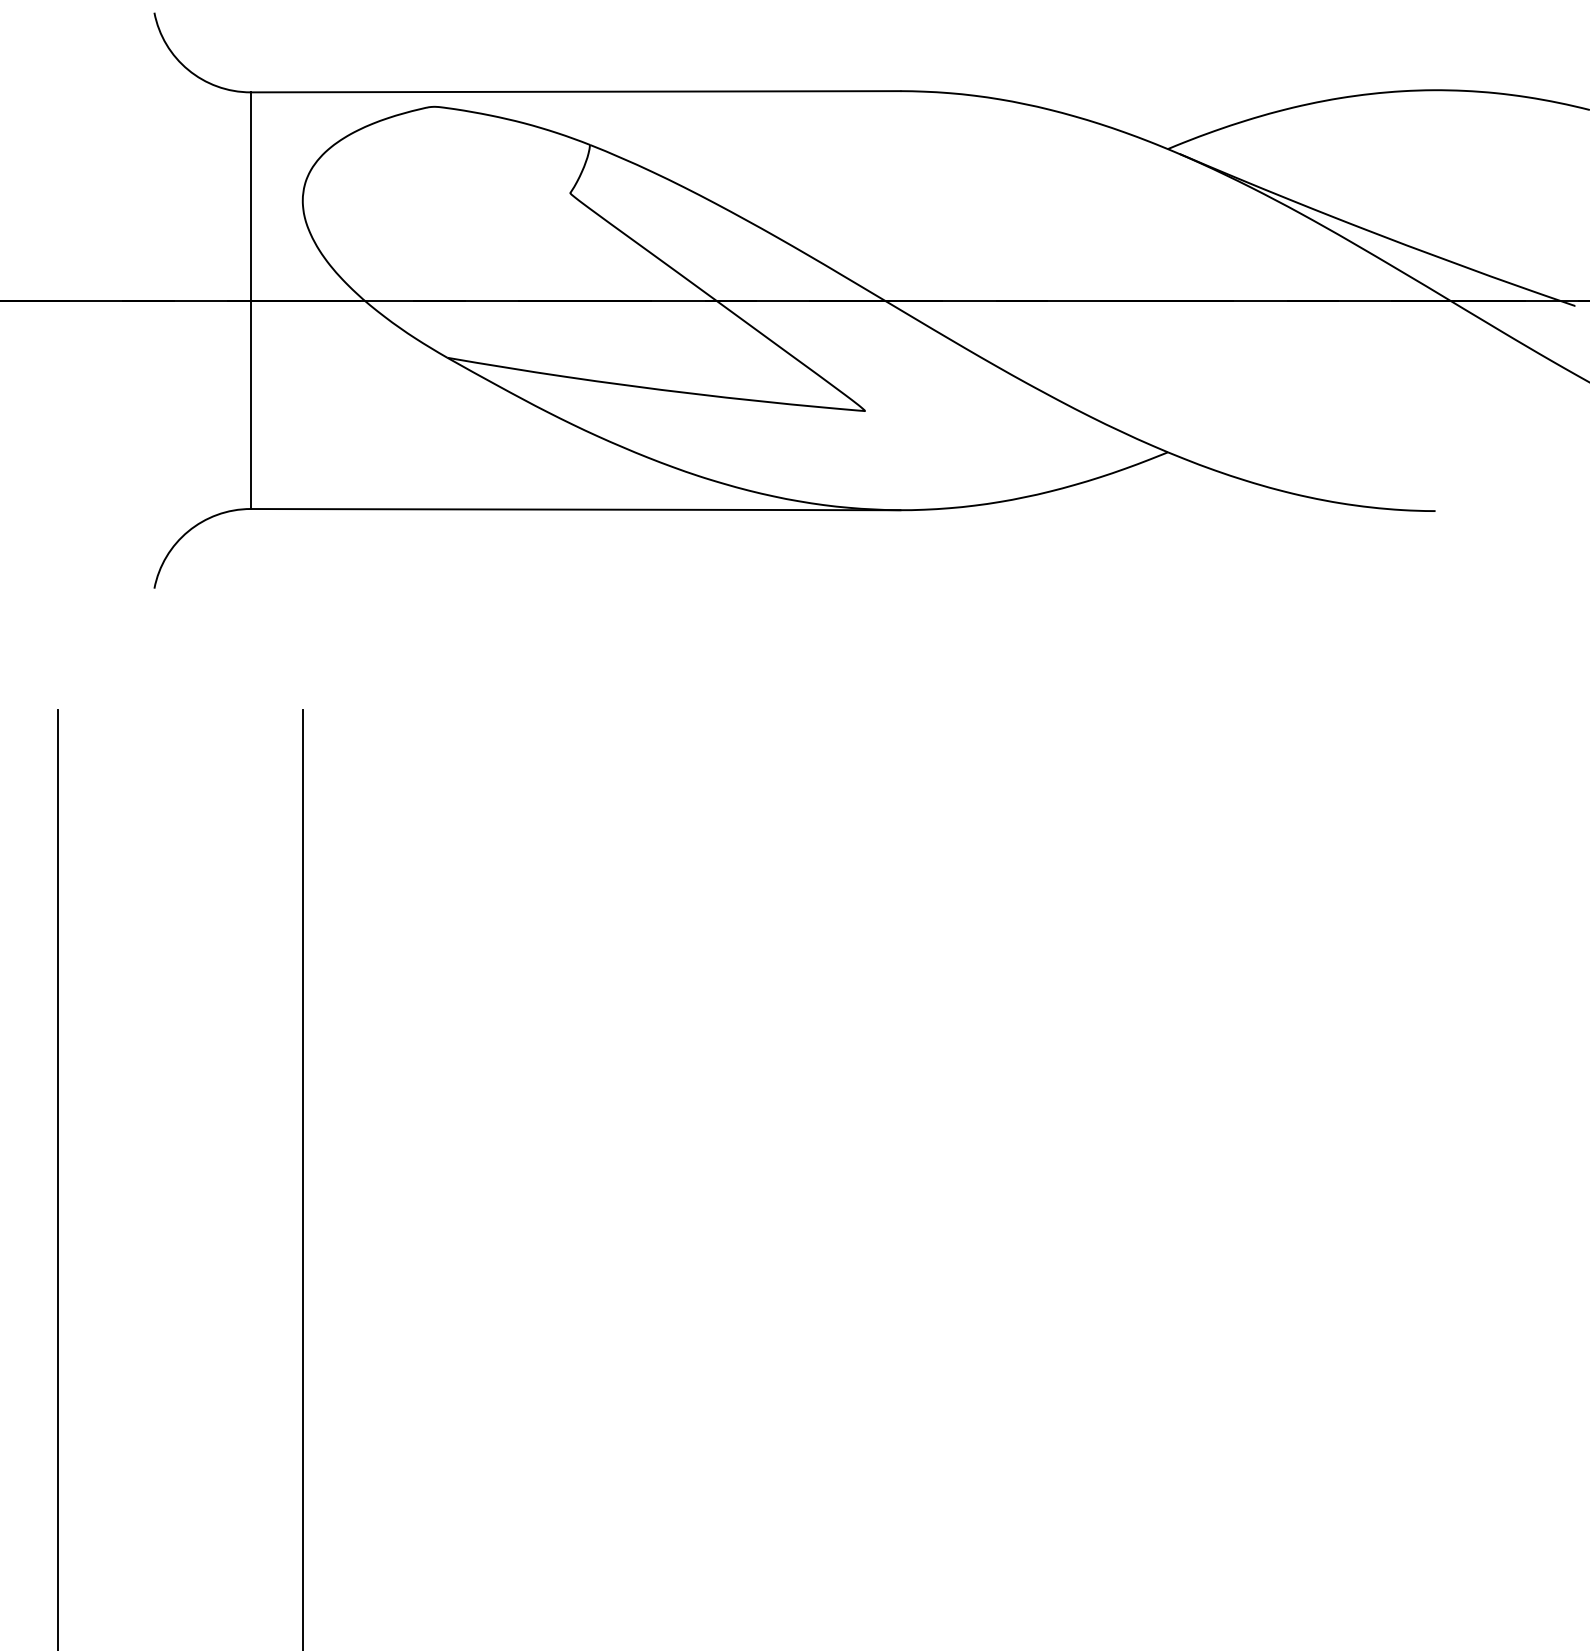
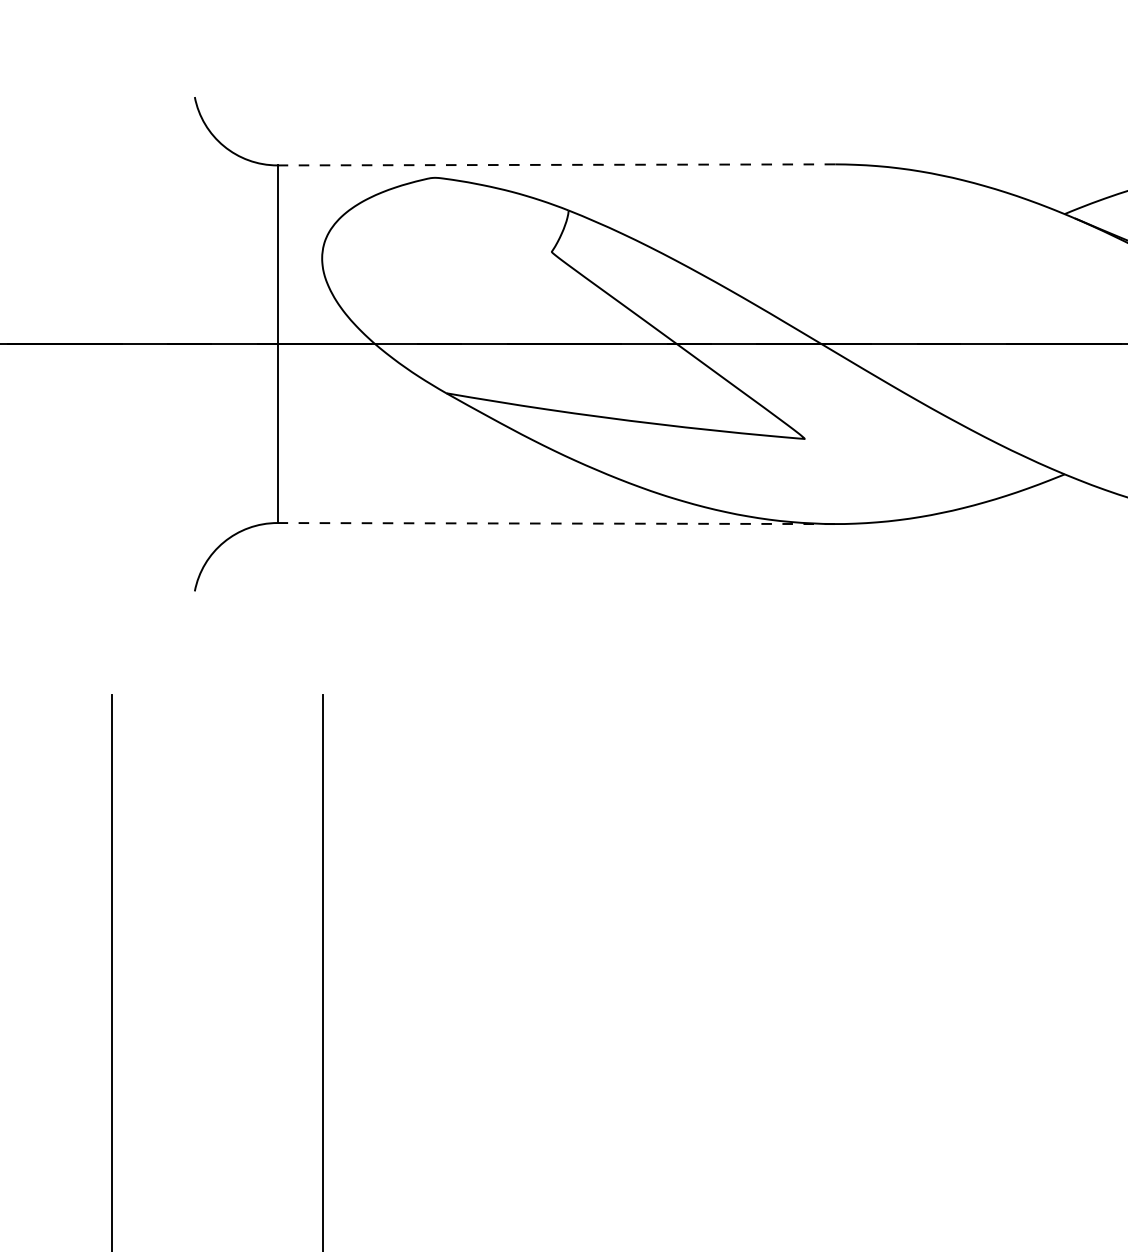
line: (575, 91) -> (556, 164), solid -> dashed
line: (575, 509) -> (556, 523), solid -> dashed

